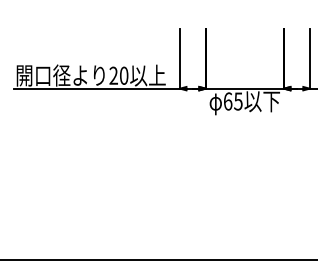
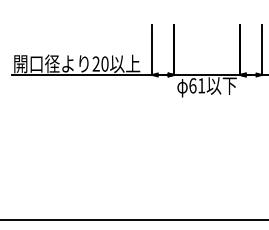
text: (238, 101) -> (201, 85), 65 -> 61

